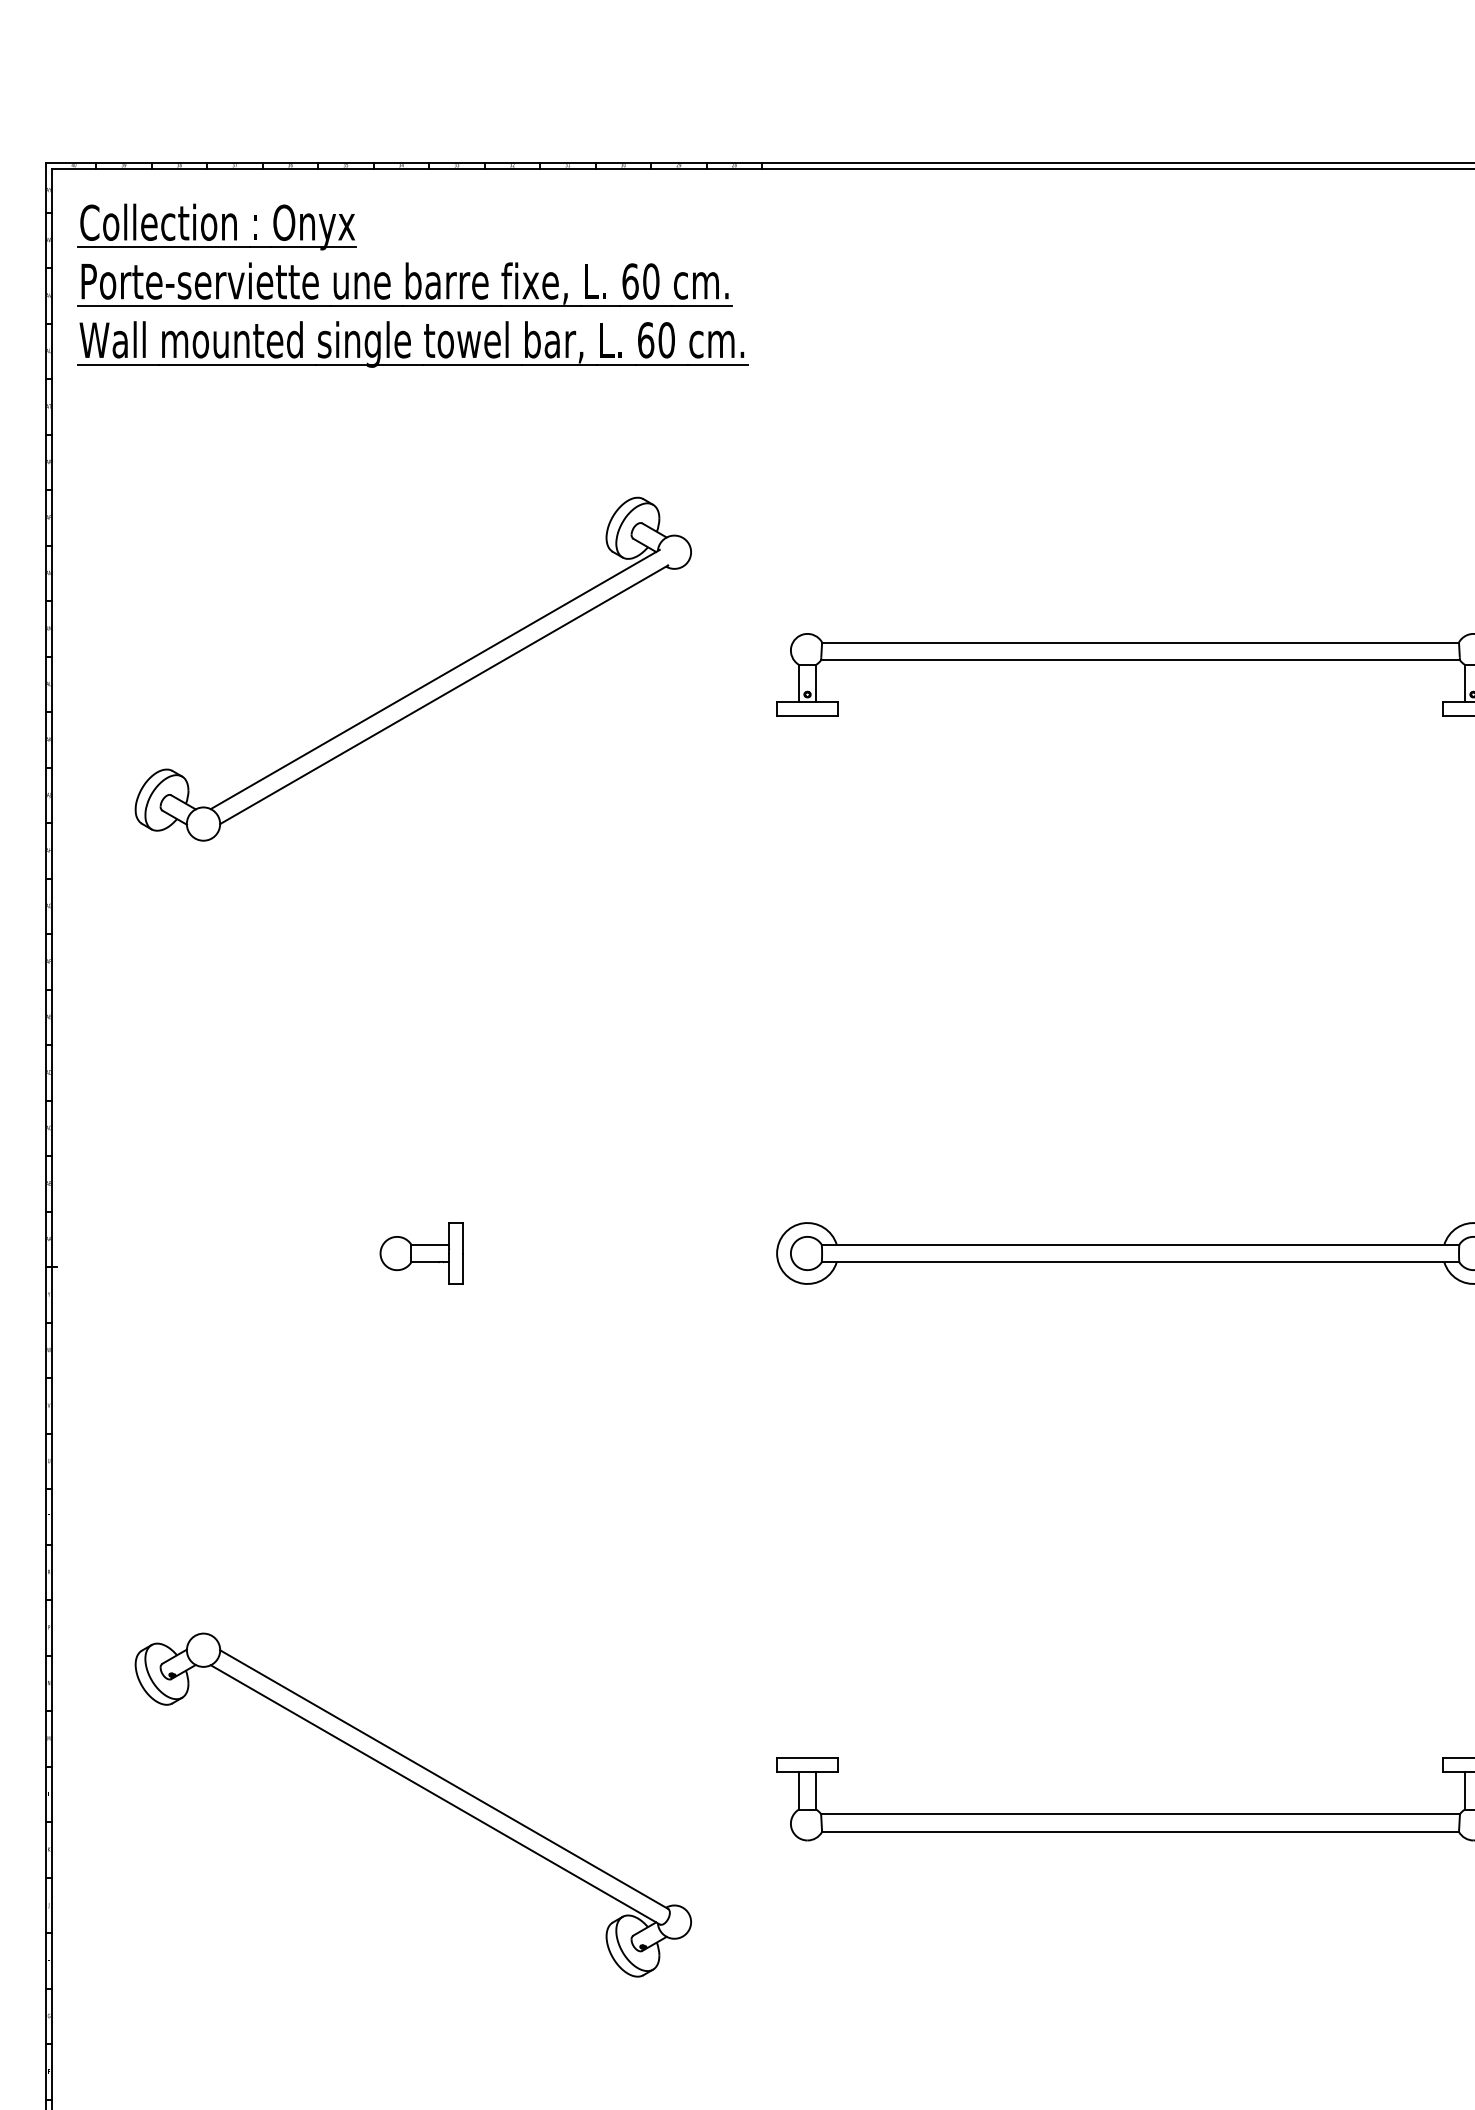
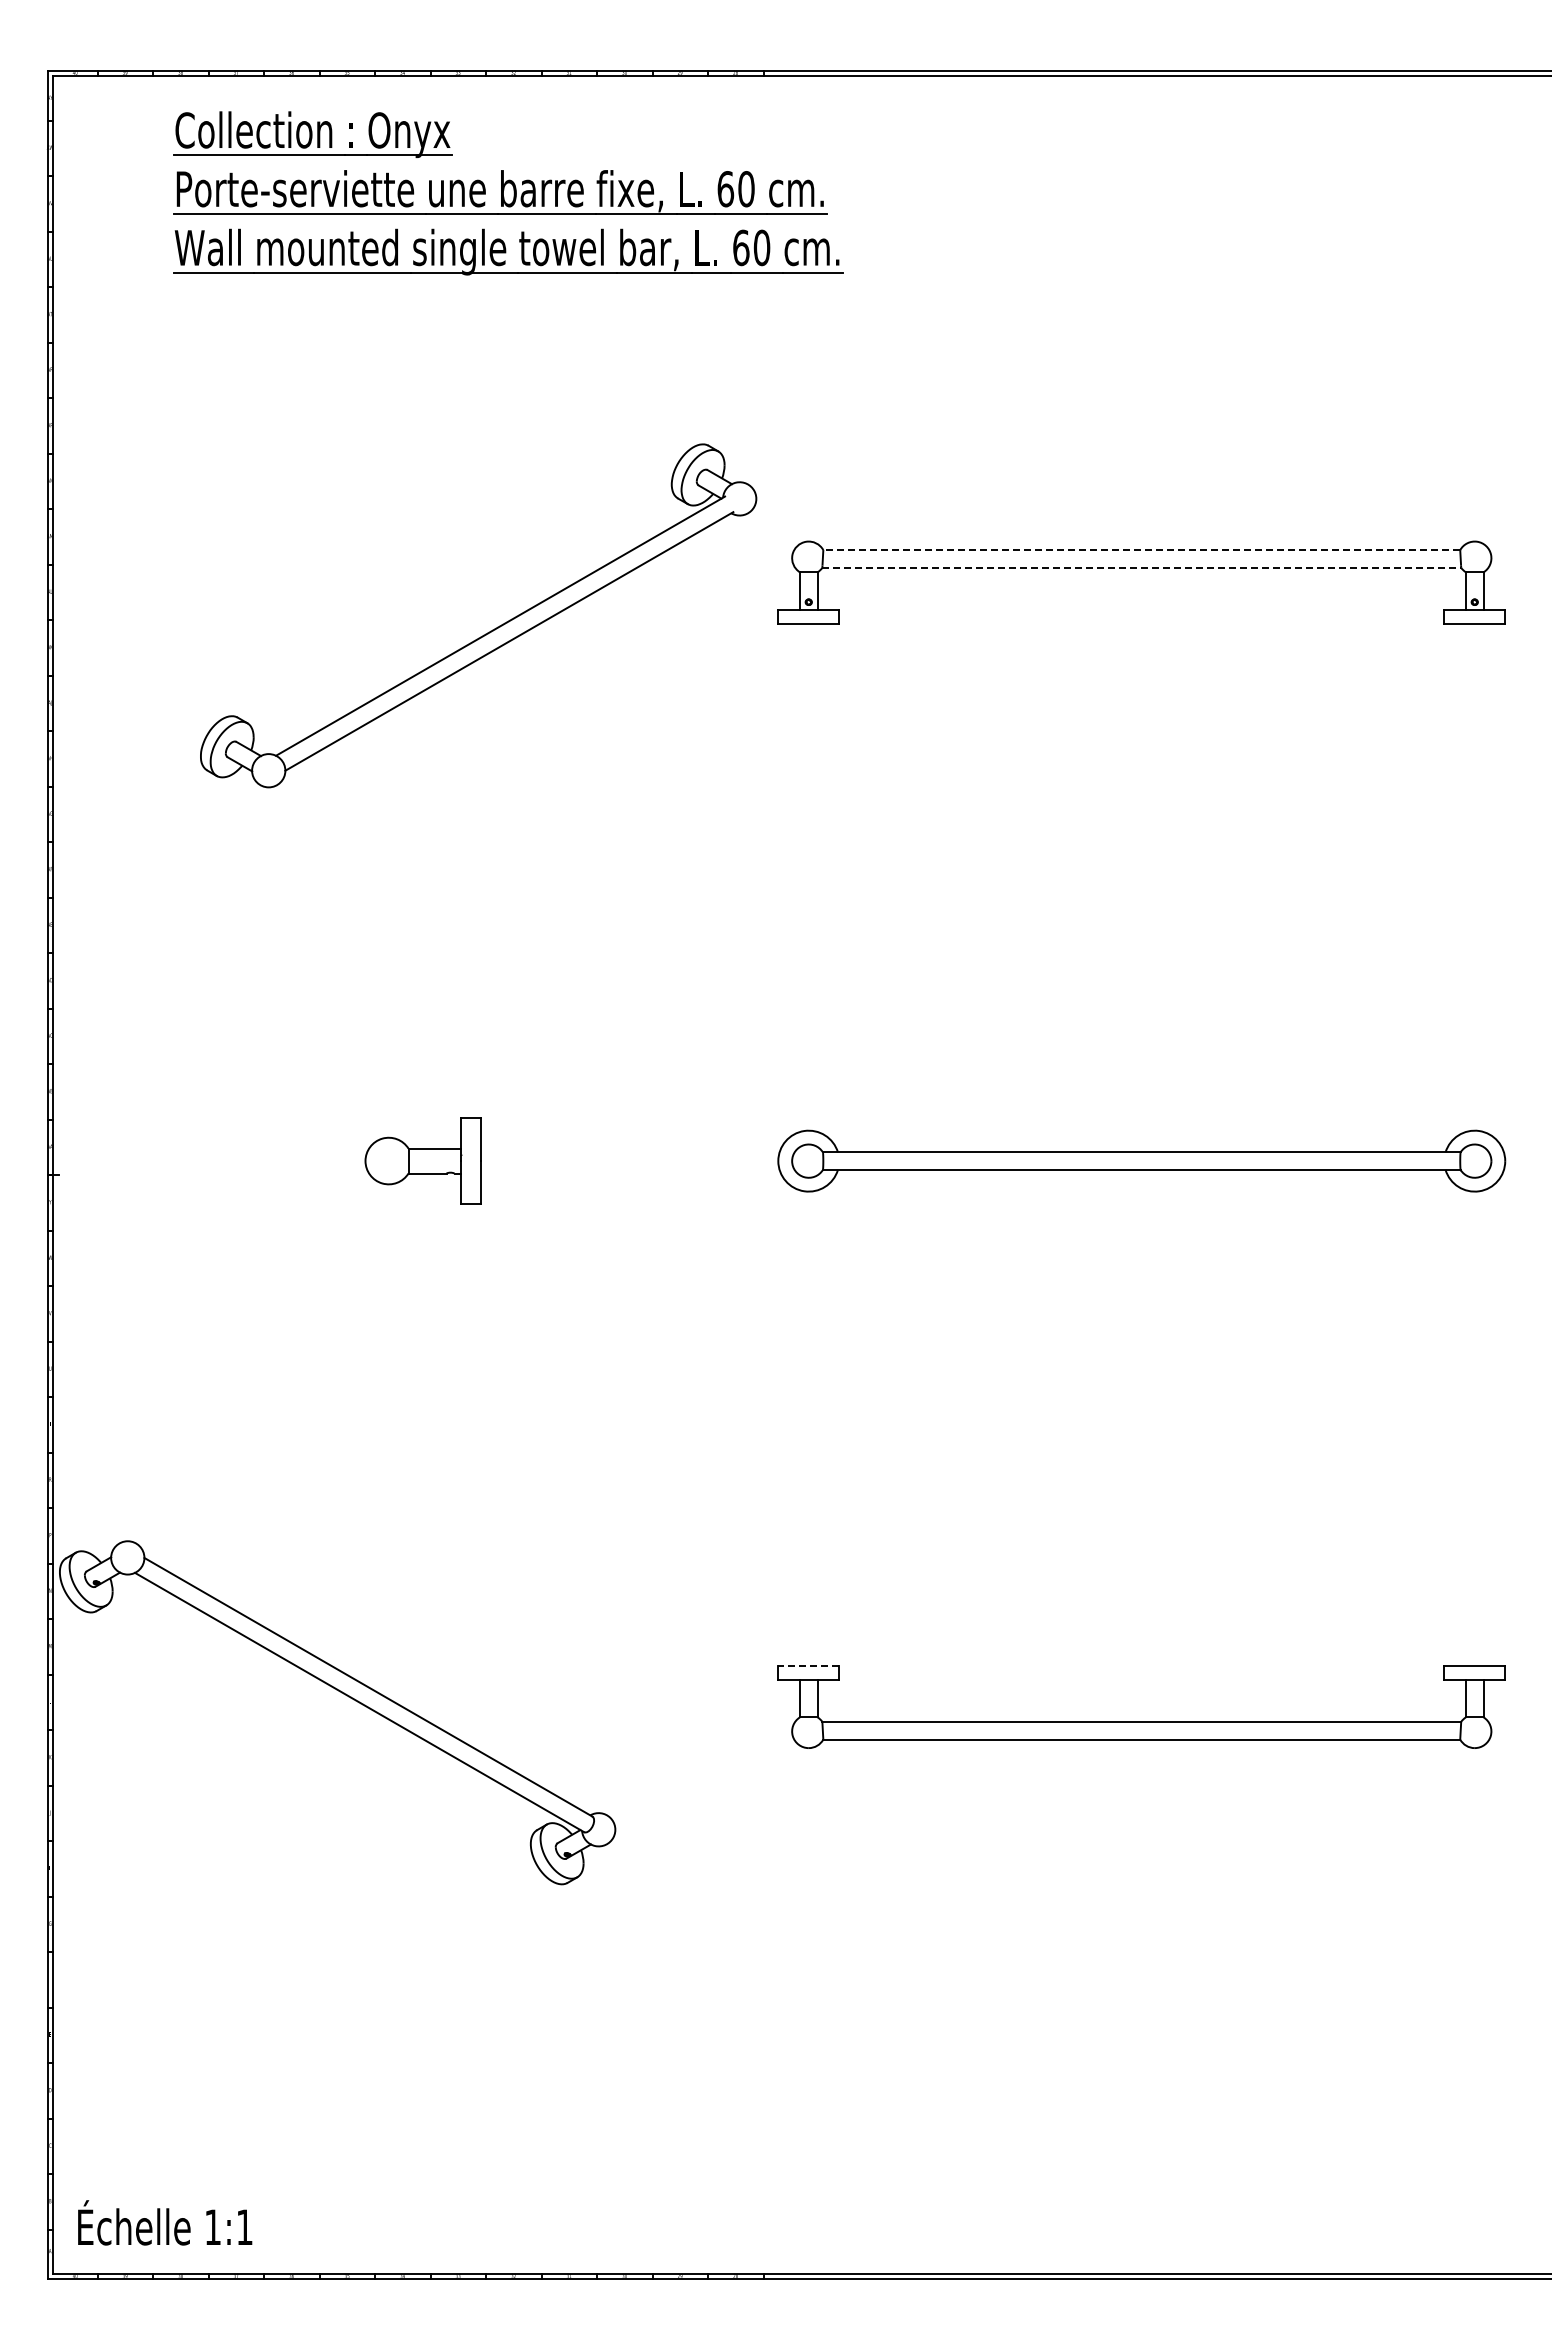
part: (413, 285) -> (508, 193), moved
line: (1140, 642) -> (1141, 550), solid -> dashed
line: (1141, 659) -> (1142, 567), solid -> dashed
part: (425, 683) -> (490, 630), moved
part: (421, 1253) -> (422, 1161), size x1.4
line: (807, 1757) -> (808, 1665), solid -> dashed
part: (422, 1788) -> (346, 1696), moved

